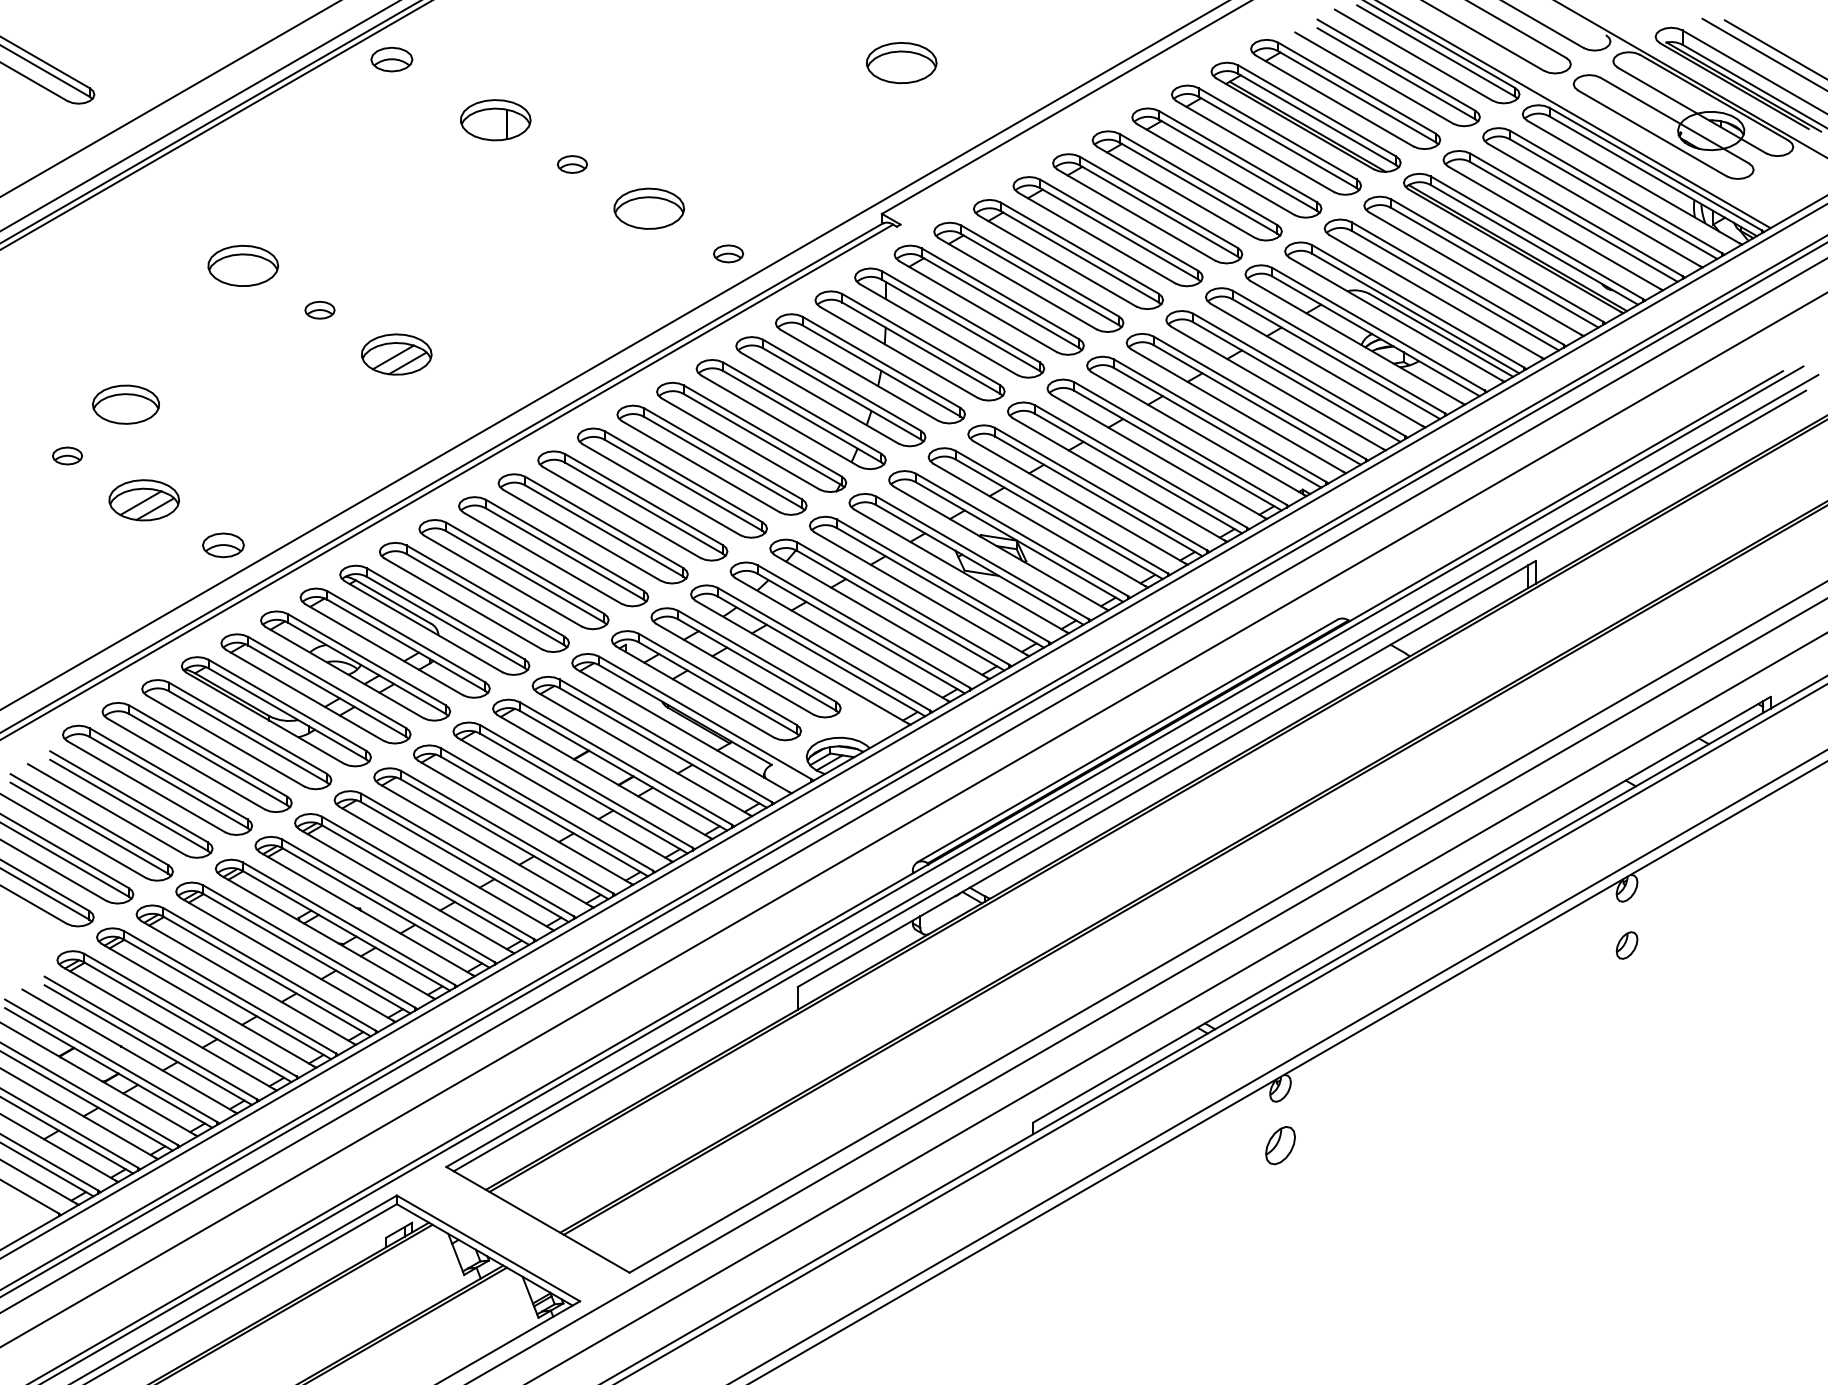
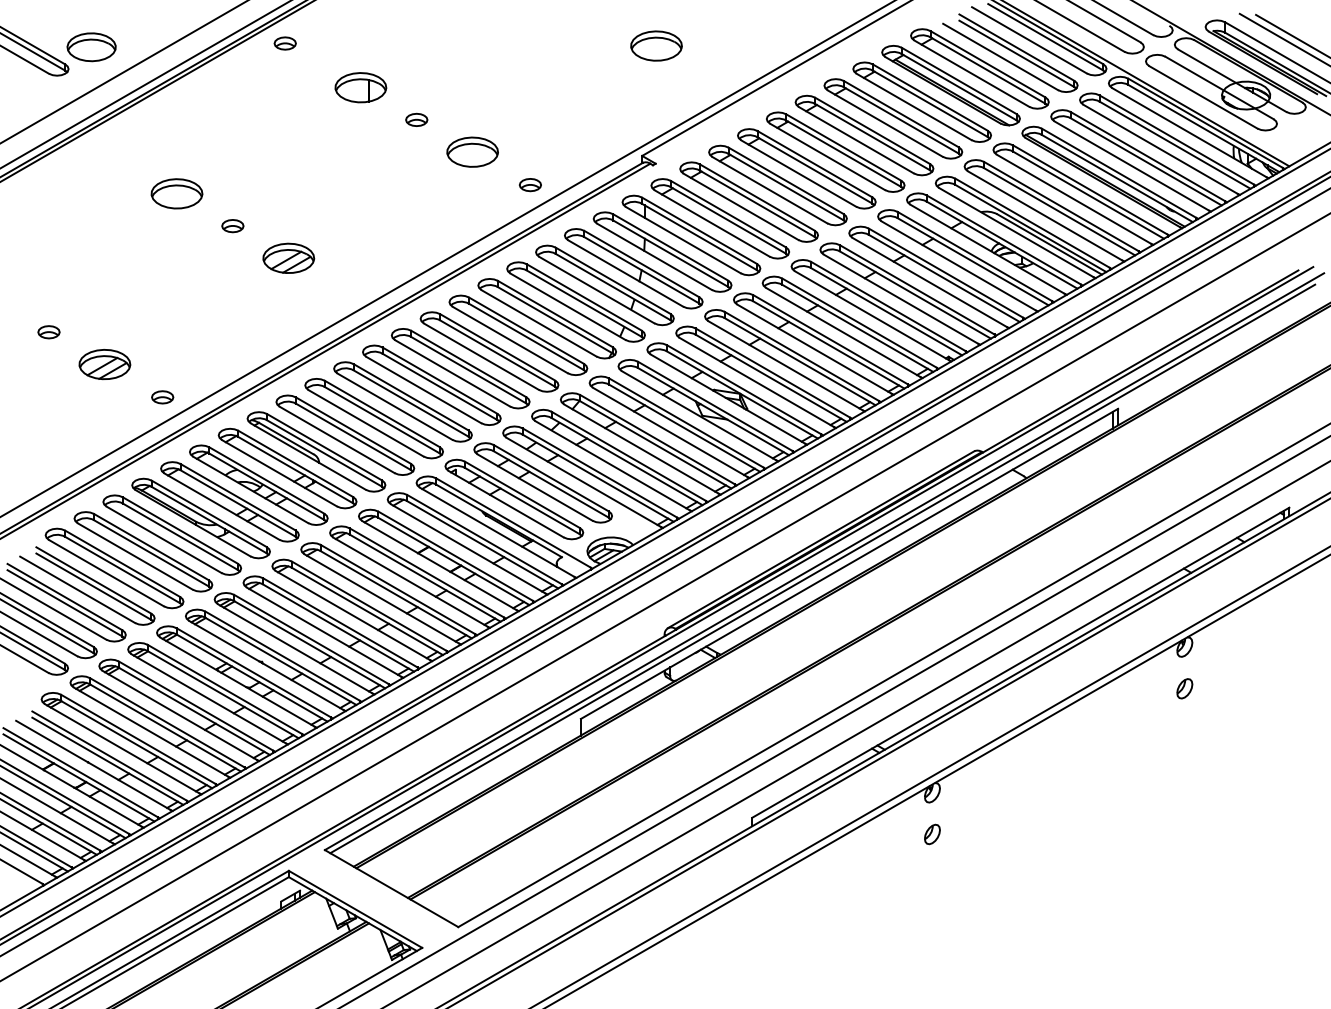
part: (391, 59) -> (284, 43), size x0.71
part: (125, 404) -> (91, 47), moved
part: (223, 545) -> (162, 397), size x0.71
part: (1280, 1145) -> (932, 834), size x0.71

